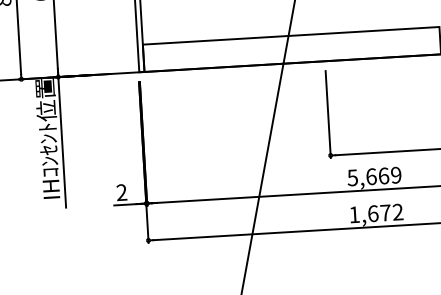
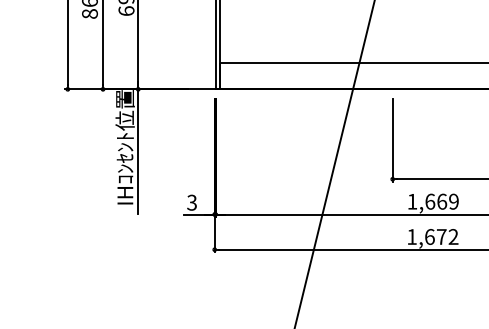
text: (352, 177) -> (412, 201), 5,669 -> 1,669
text: (121, 192) -> (191, 202), 2 -> 3

